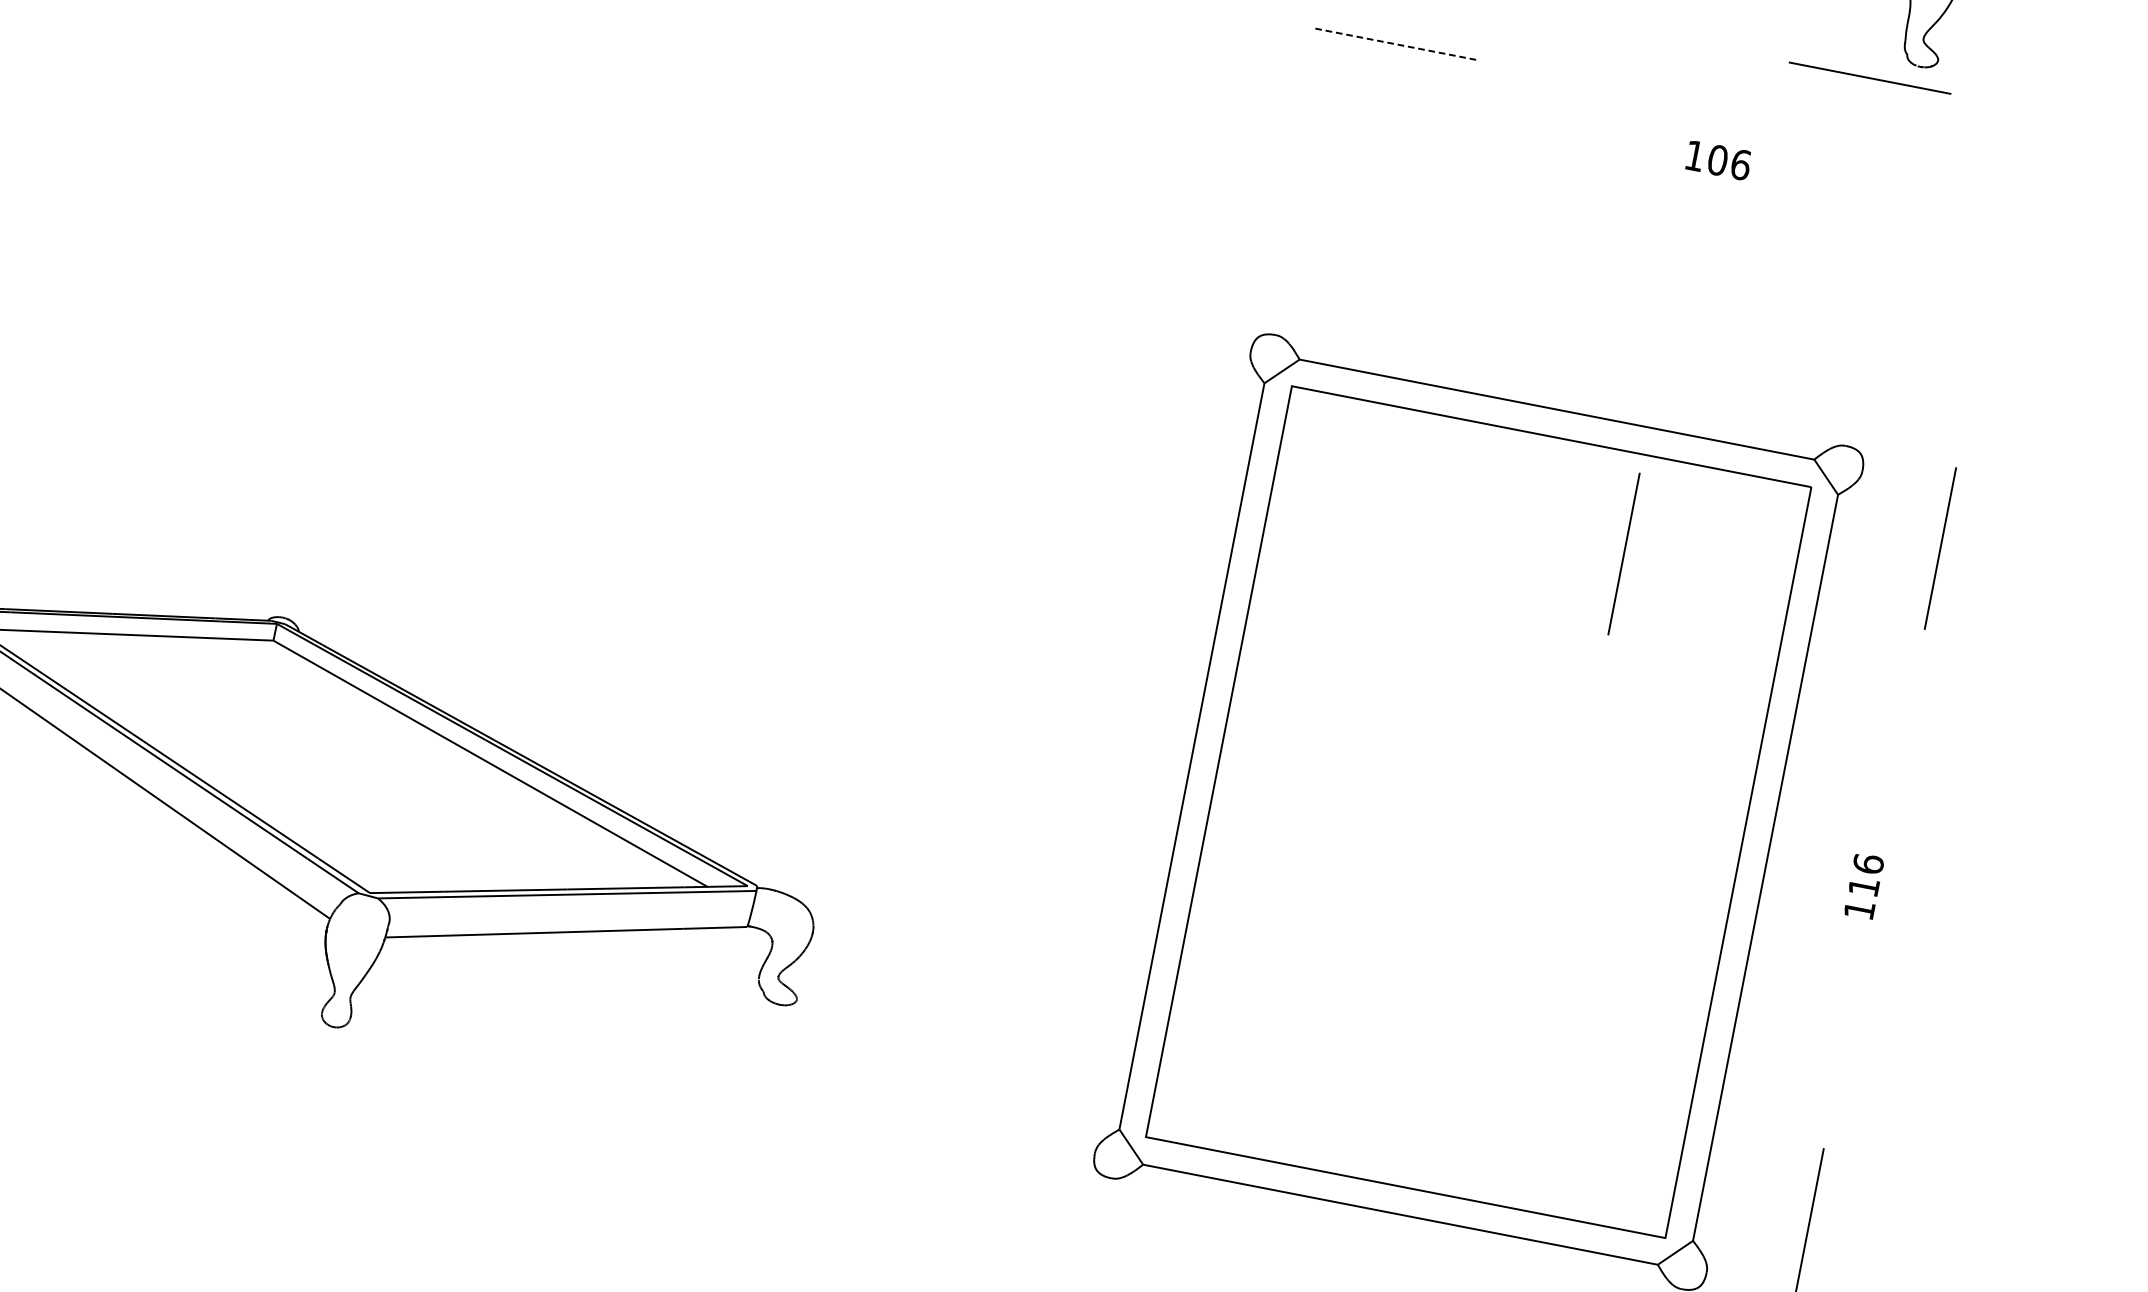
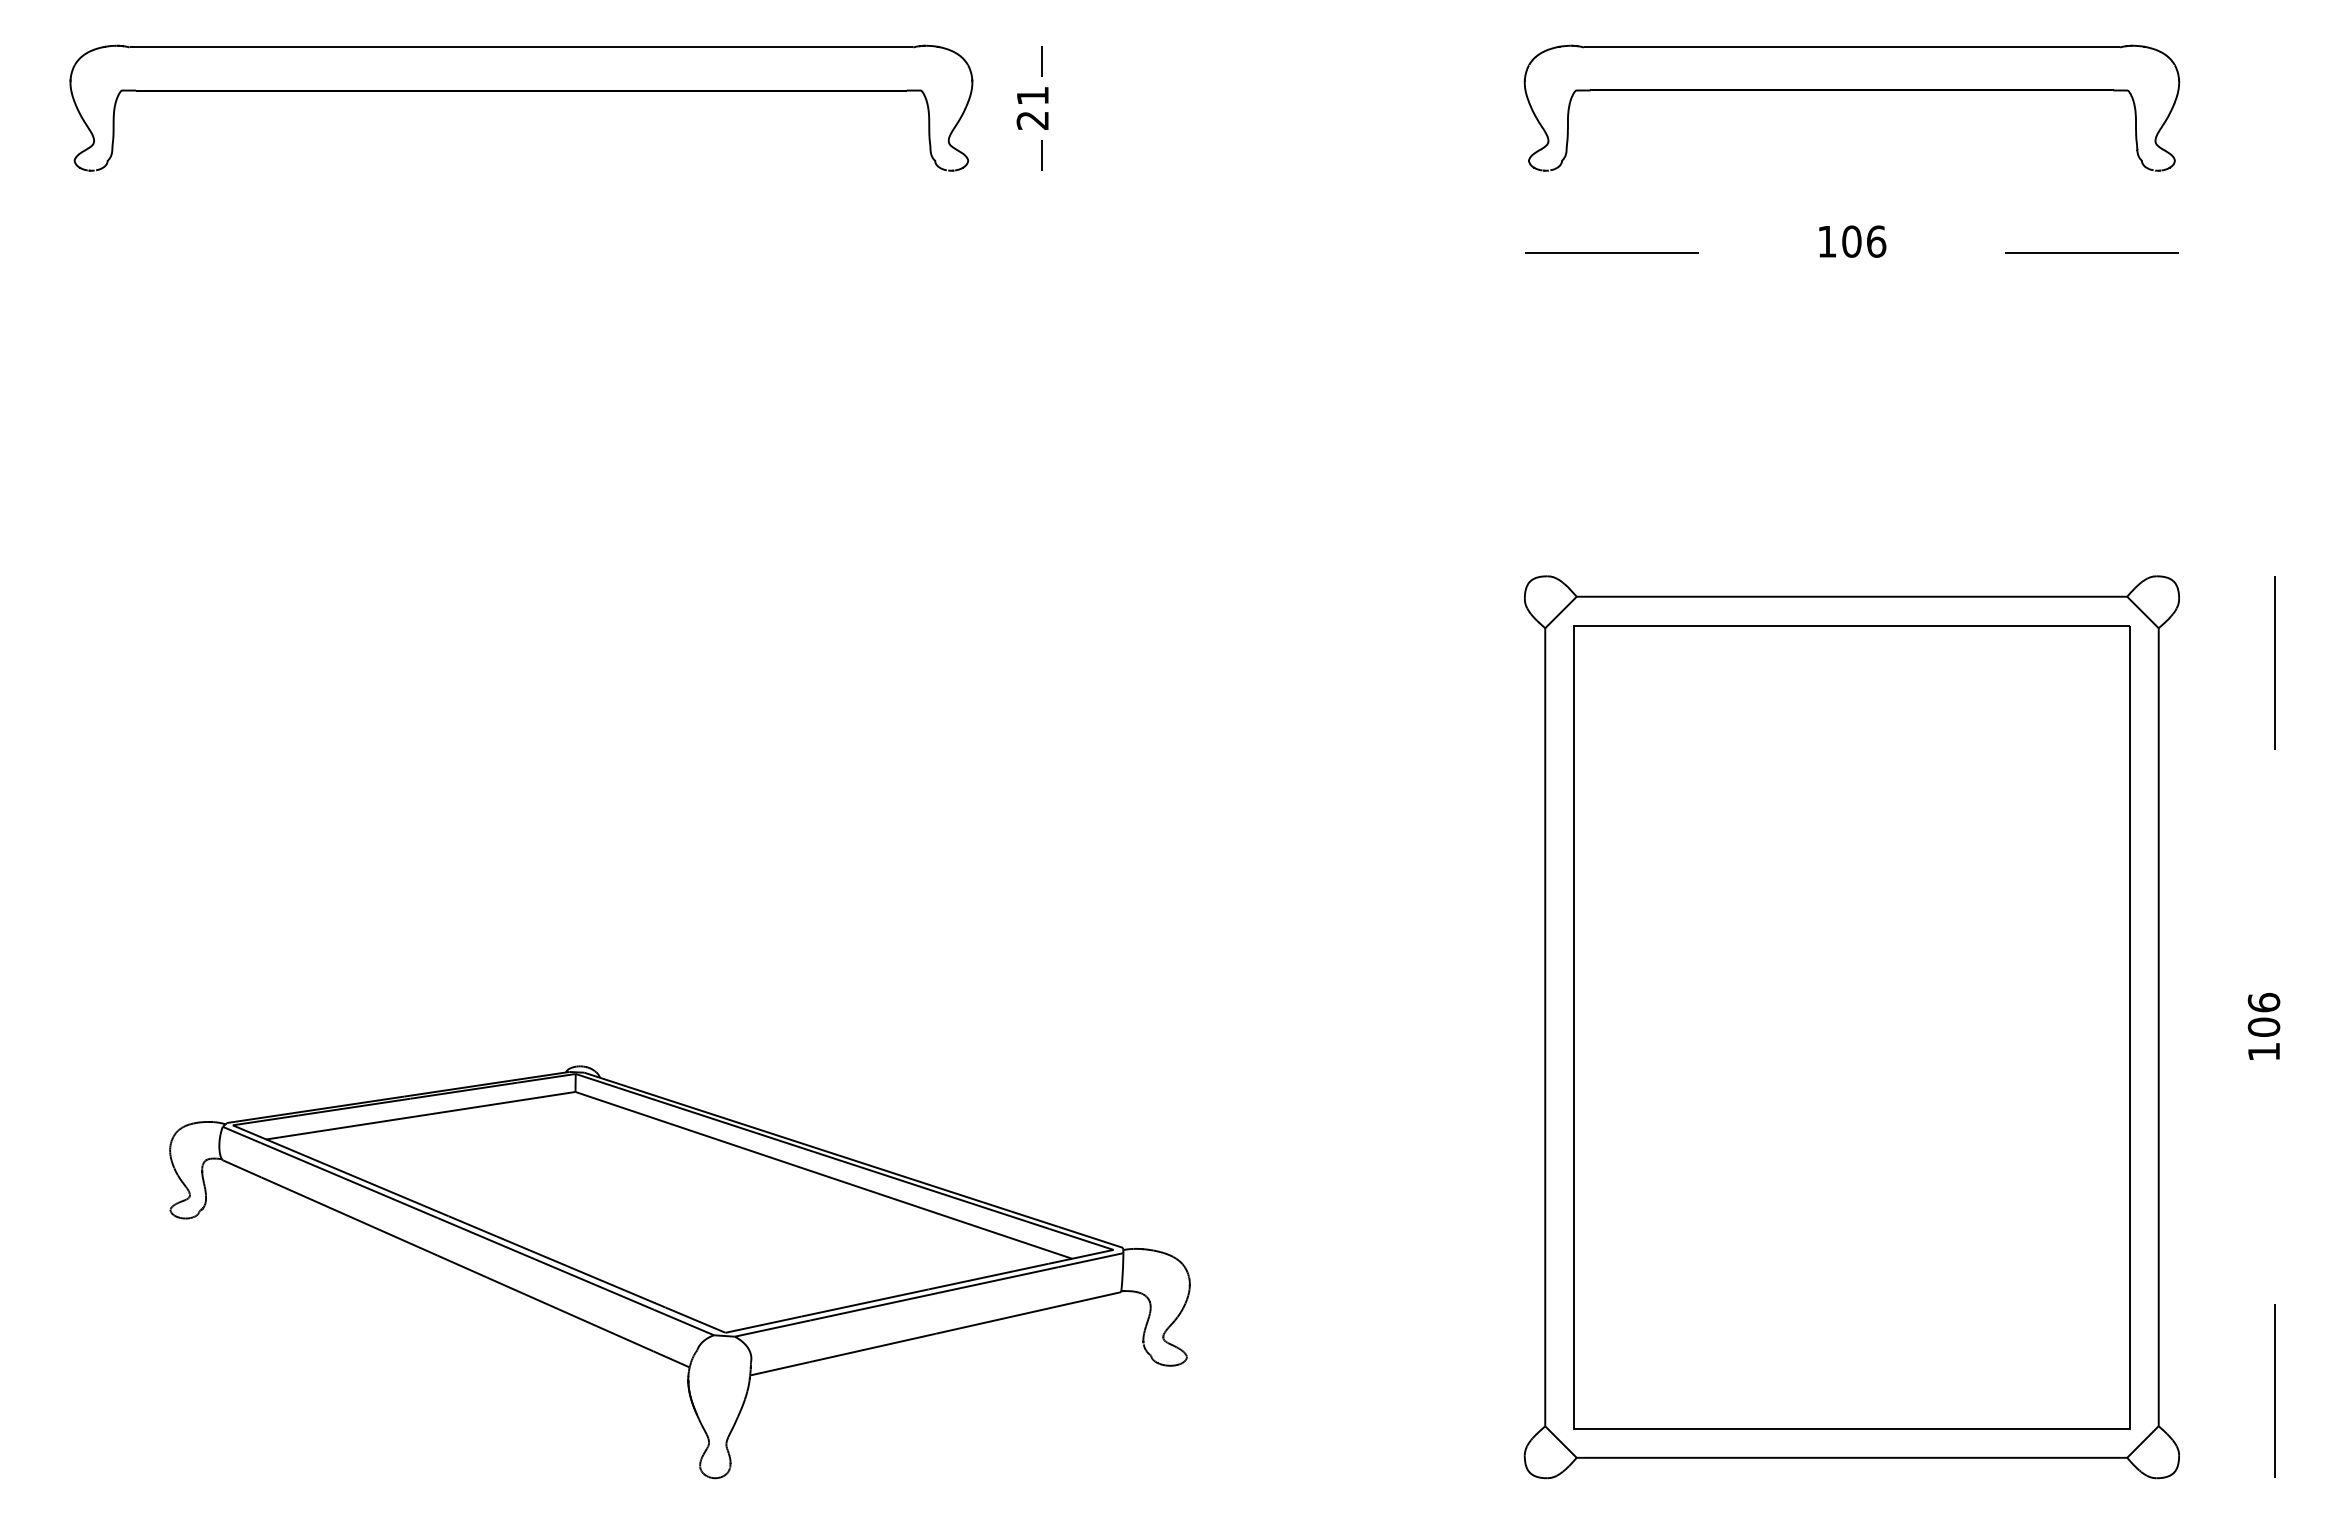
line: (1394, 44) -> (1611, 252), dashed -> solid
line: (1869, 78) -> (2091, 252), moved
text: (1718, 160) -> (1852, 241), moved
line: (1623, 553) -> (1949, 731), removed
text: (1863, 886) -> (2263, 1026), 116 -> 106

